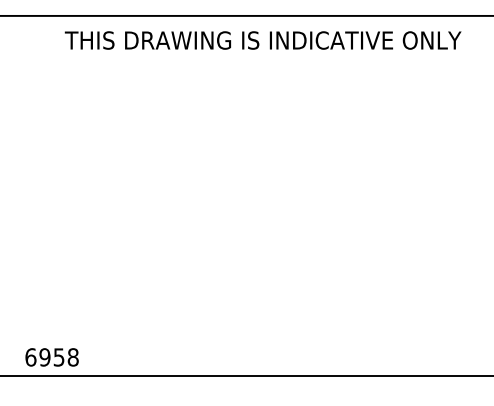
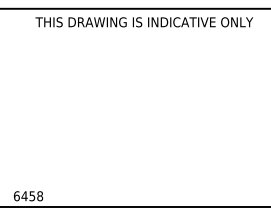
text: (44, 357) -> (24, 196), 6958 -> 6458

